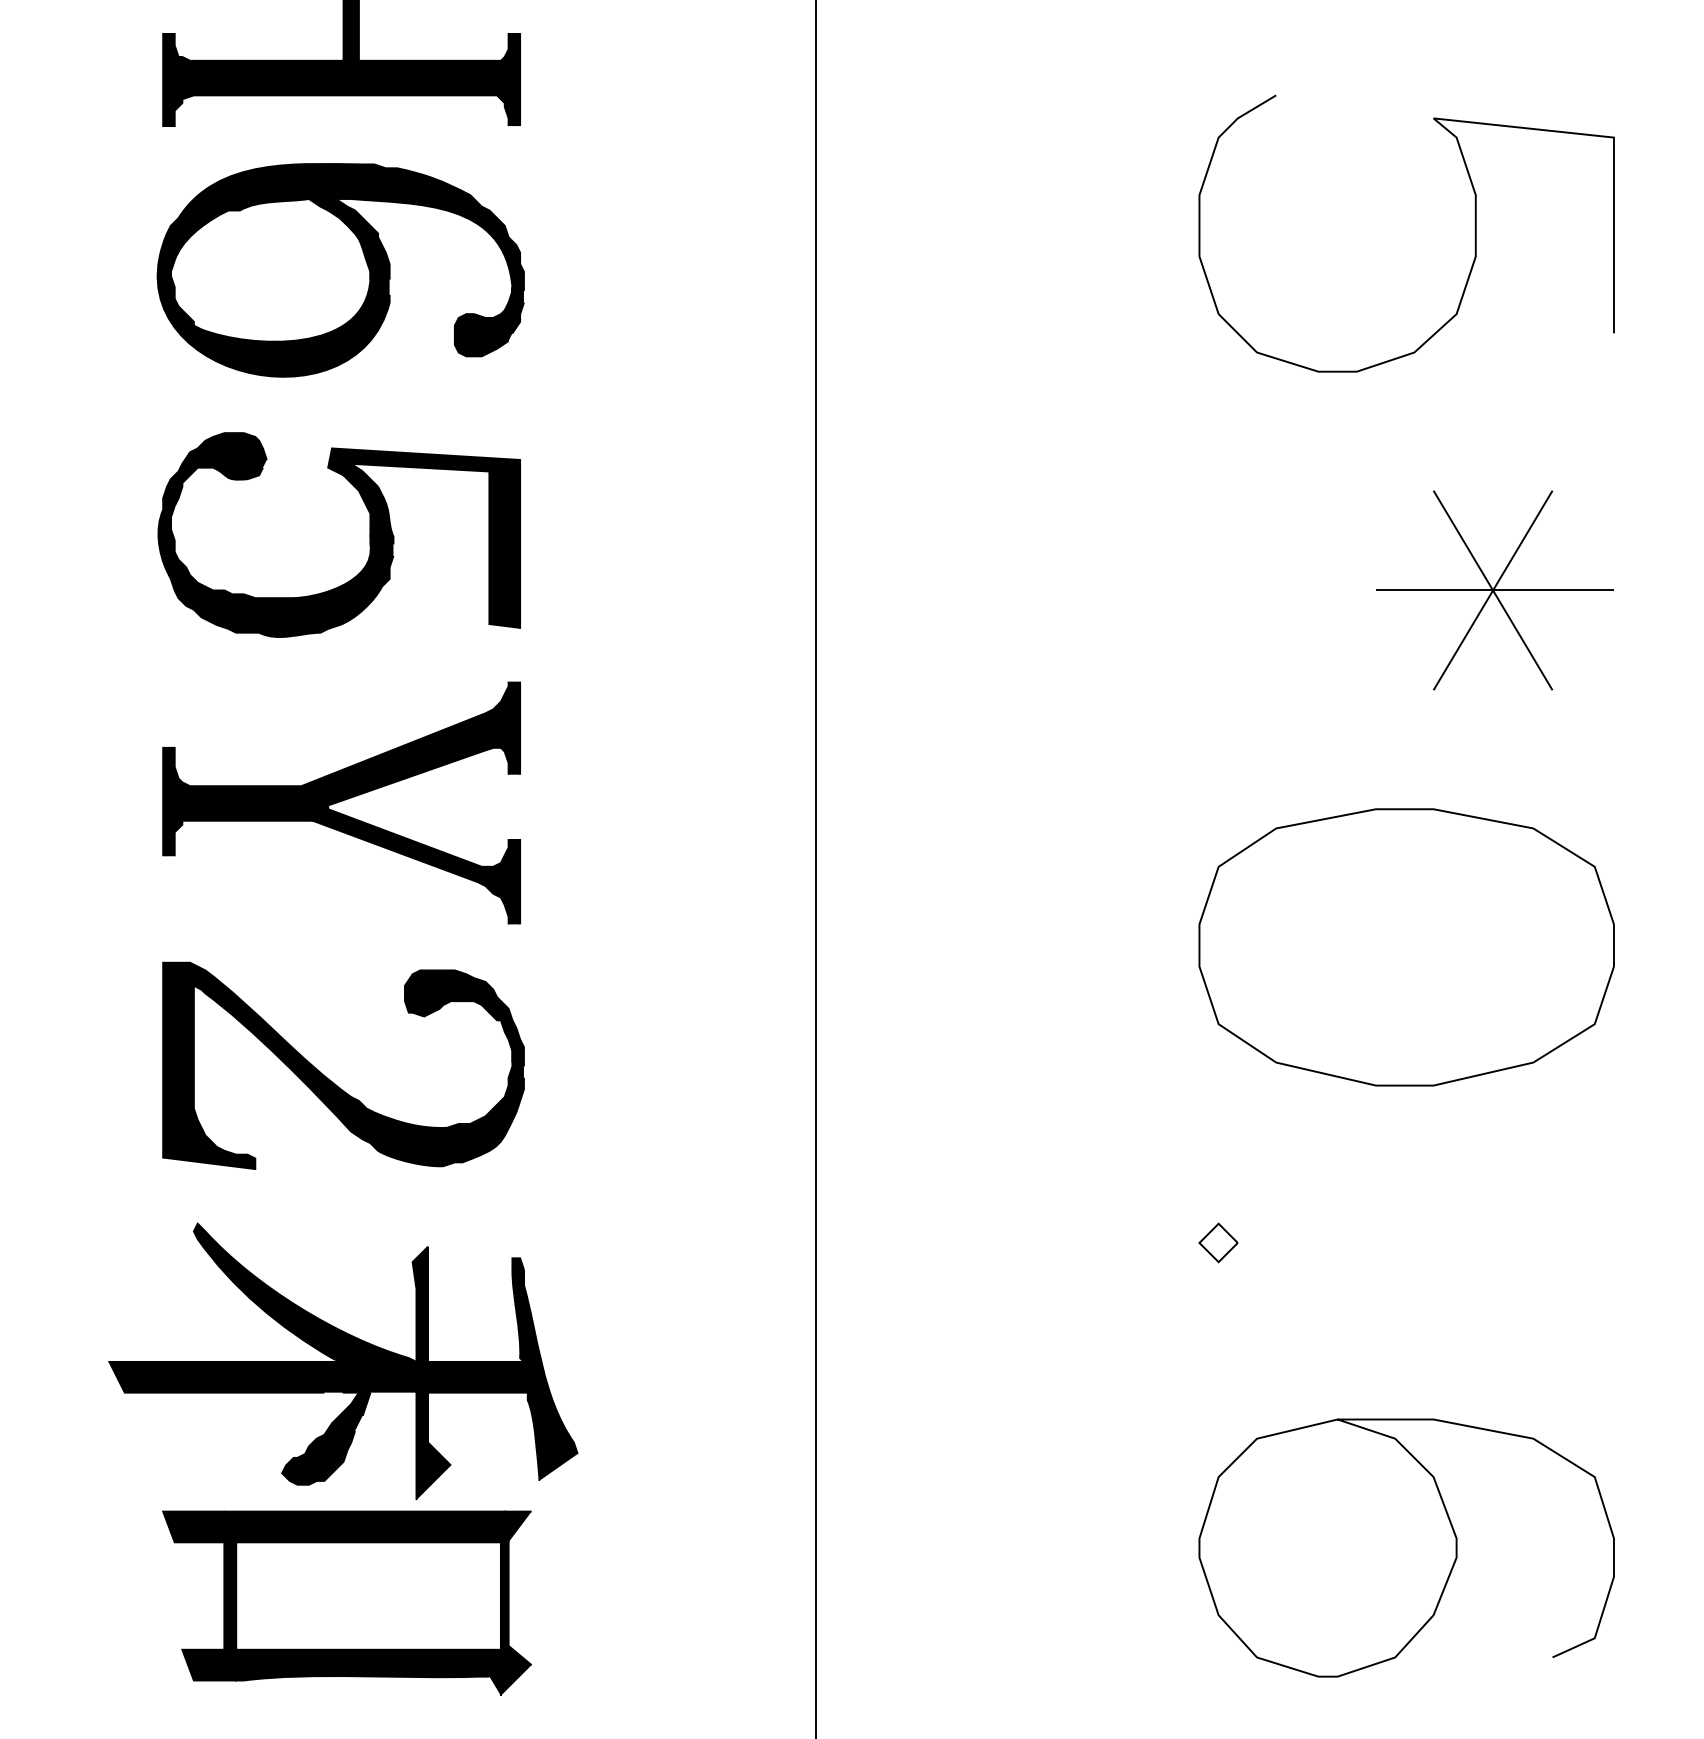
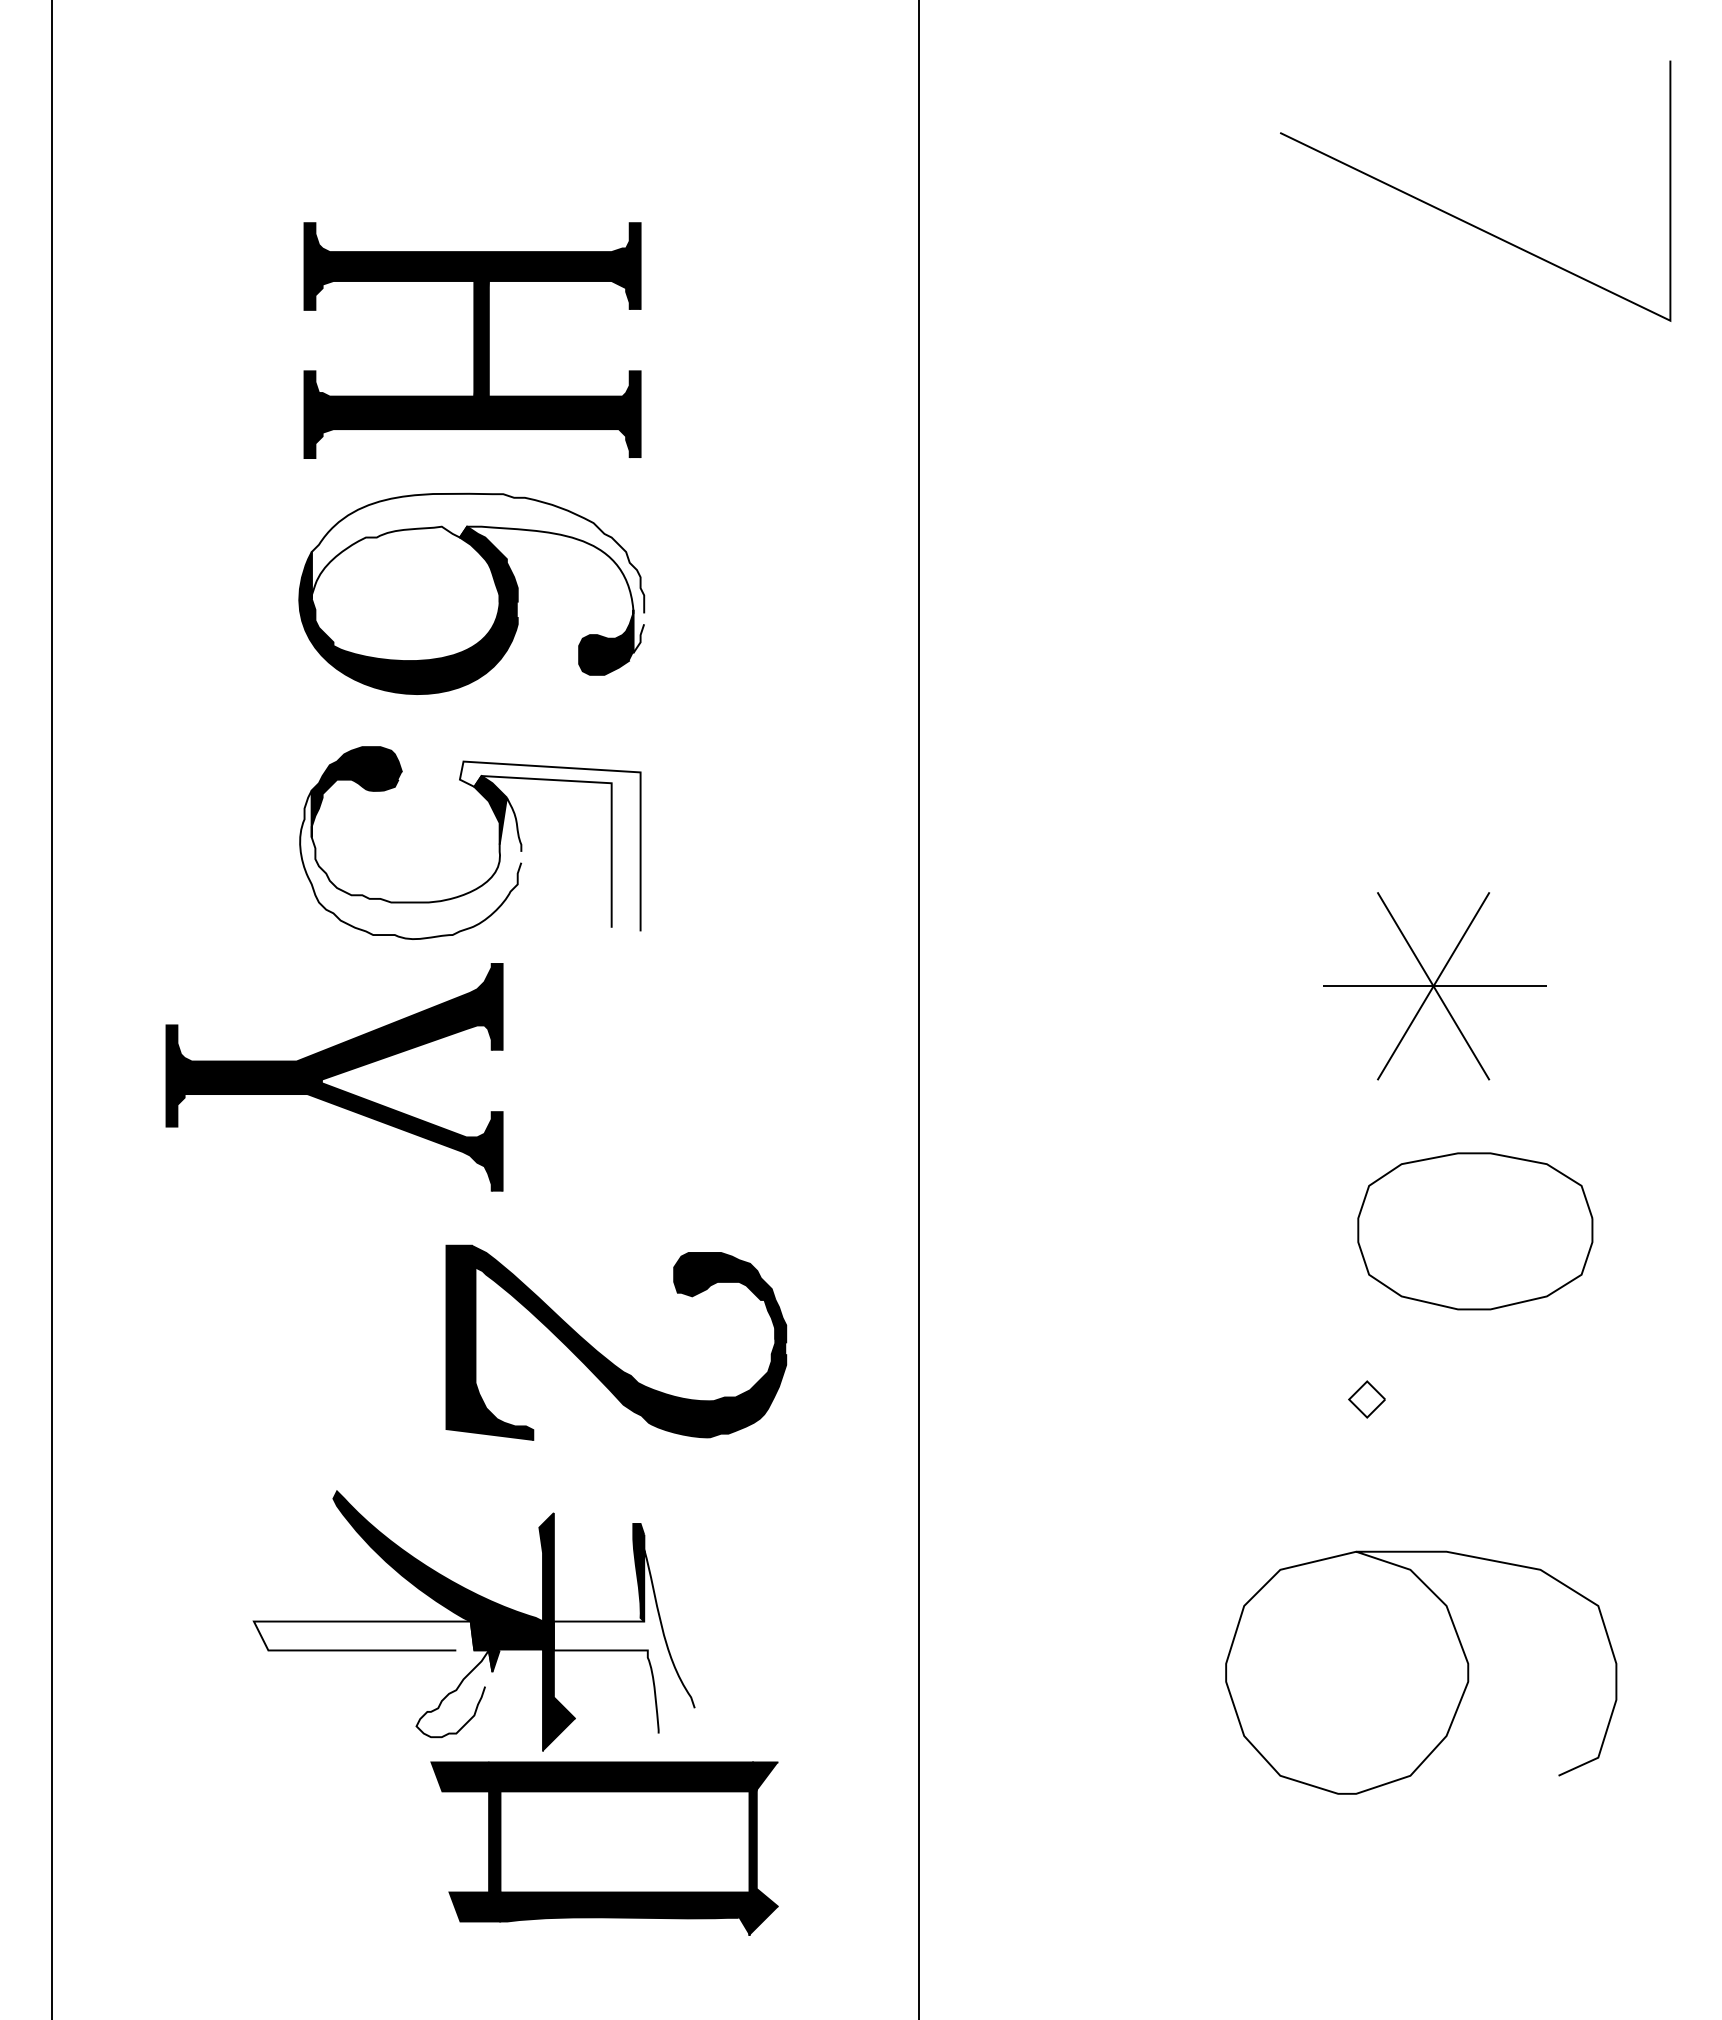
curve: (1474, 233) -> (1539, 559), removed
fill: (346, 248) -> (477, 573), removed
fill: (423, 538) -> (549, 846), removed
fill: (275, 557) -> (410, 864), removed
part: (1494, 590) -> (1434, 986), moved
part: (341, 803) -> (334, 1077), moved
part: (1406, 947) -> (1475, 1231), size x0.6
part: (333, 1081) -> (606, 1357), moved
part: (1217, 1242) -> (1366, 1399), moved
fill: (501, 1374) -> (623, 1633), removed
fill: (225, 1376) -> (363, 1635), removed
fill: (322, 1438) -> (454, 1693), removed
curve: (1452, 1531) -> (1464, 1657), moved
part: (346, 1603) -> (604, 1848), moved

